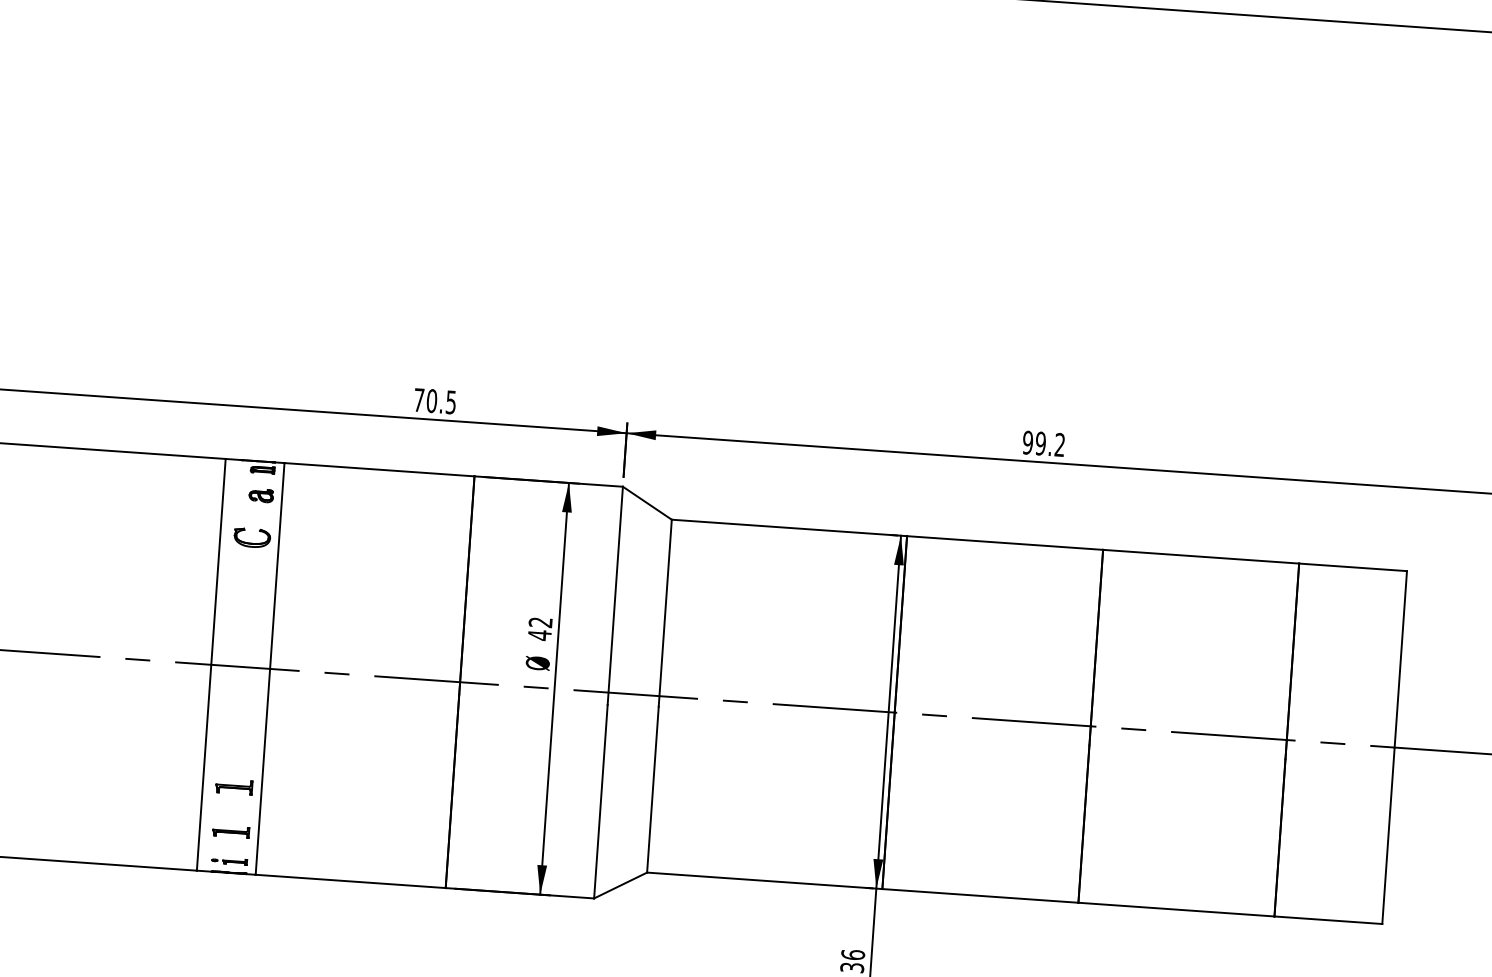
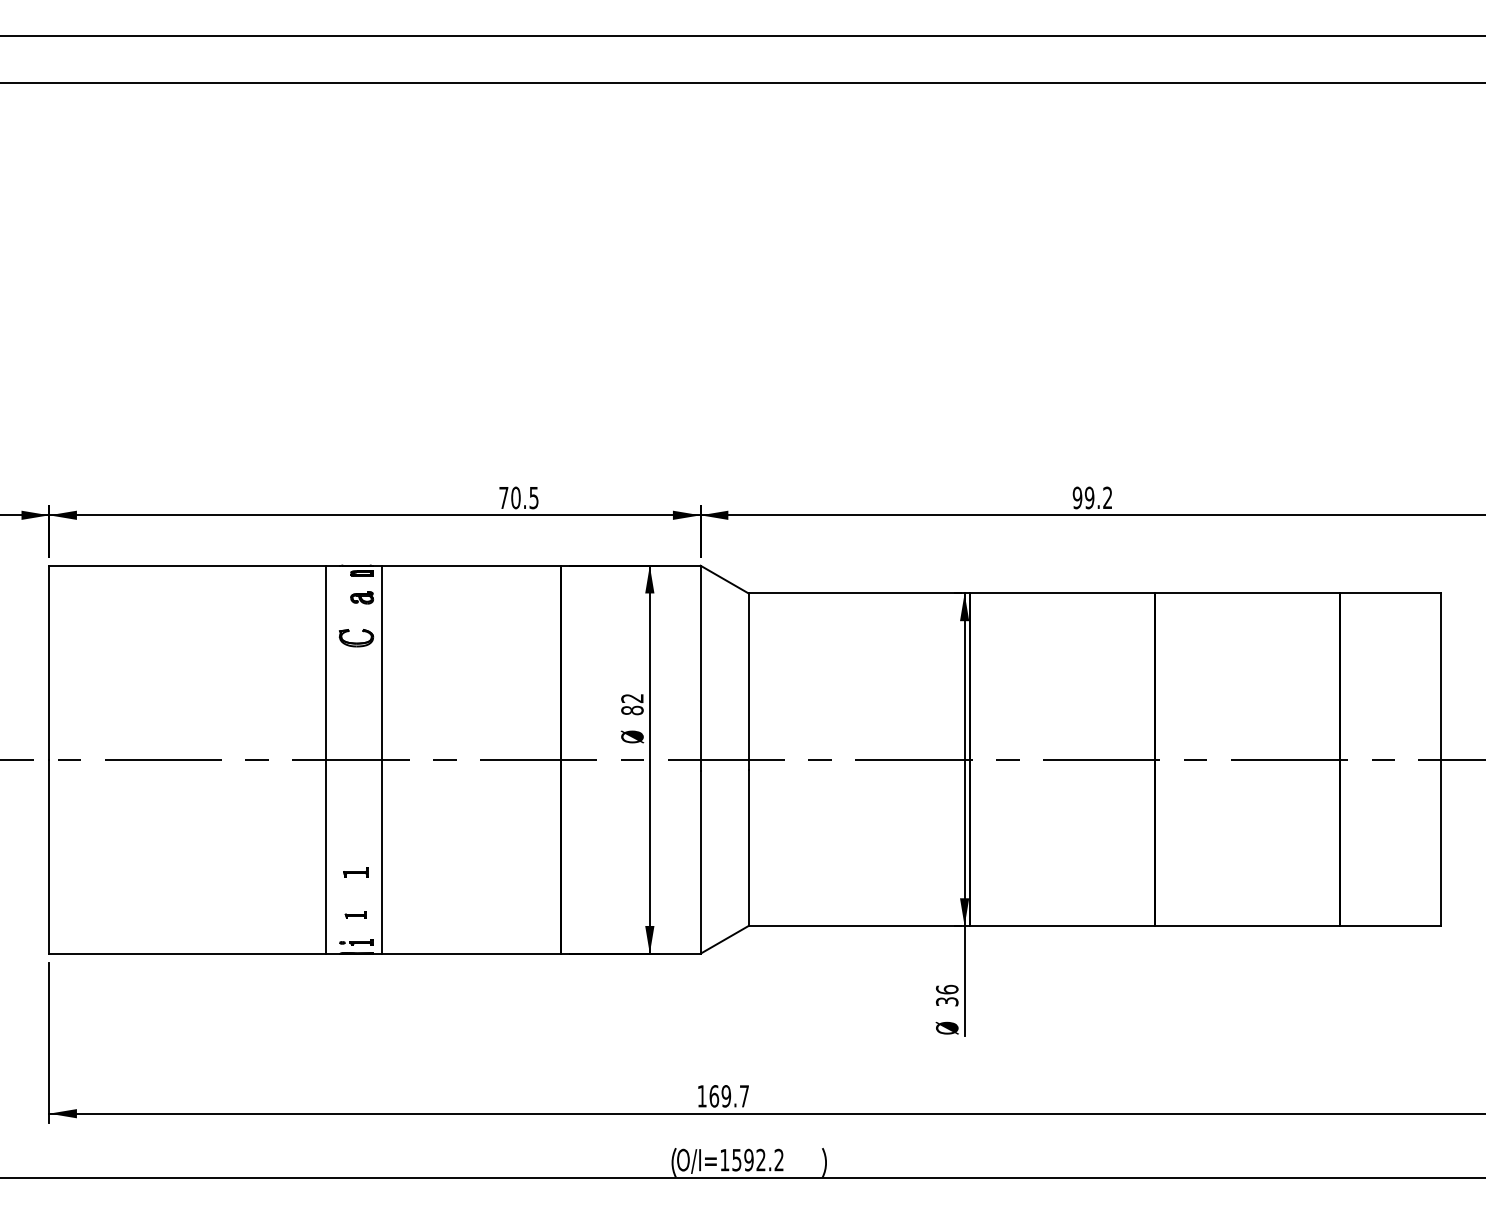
text: (539, 635) -> (632, 710), 42 -> 82
part: (233, 786) -> (355, 872), size x0.7
part: (230, 831) -> (355, 914), size x0.6

